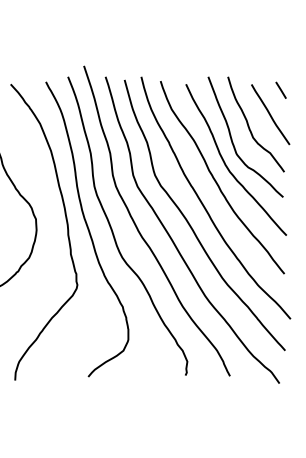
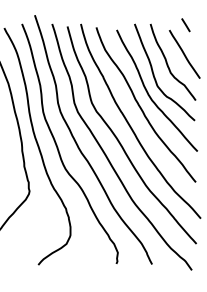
line: (280, 89) -> (185, 24), moved

